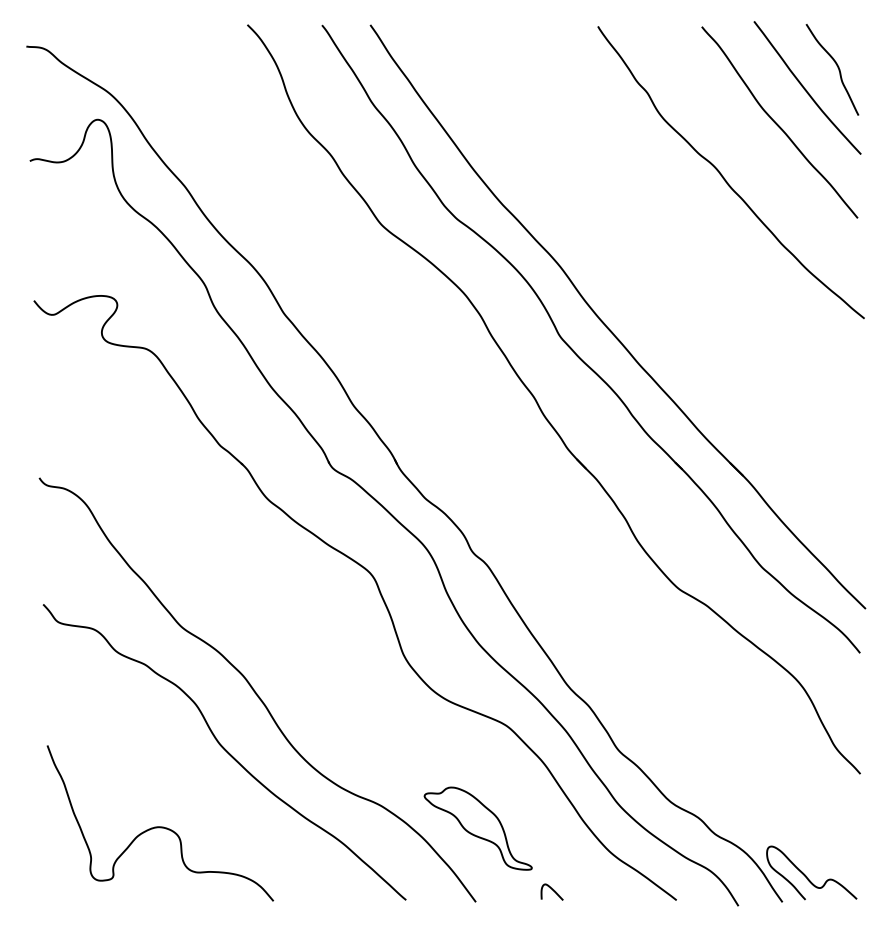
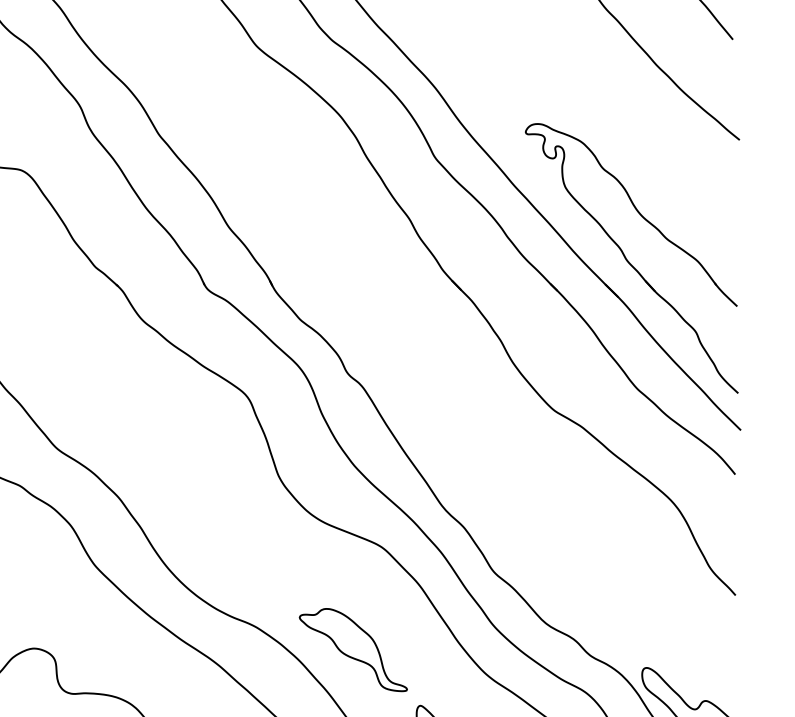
part: (756, 436) -> (631, 257), added

